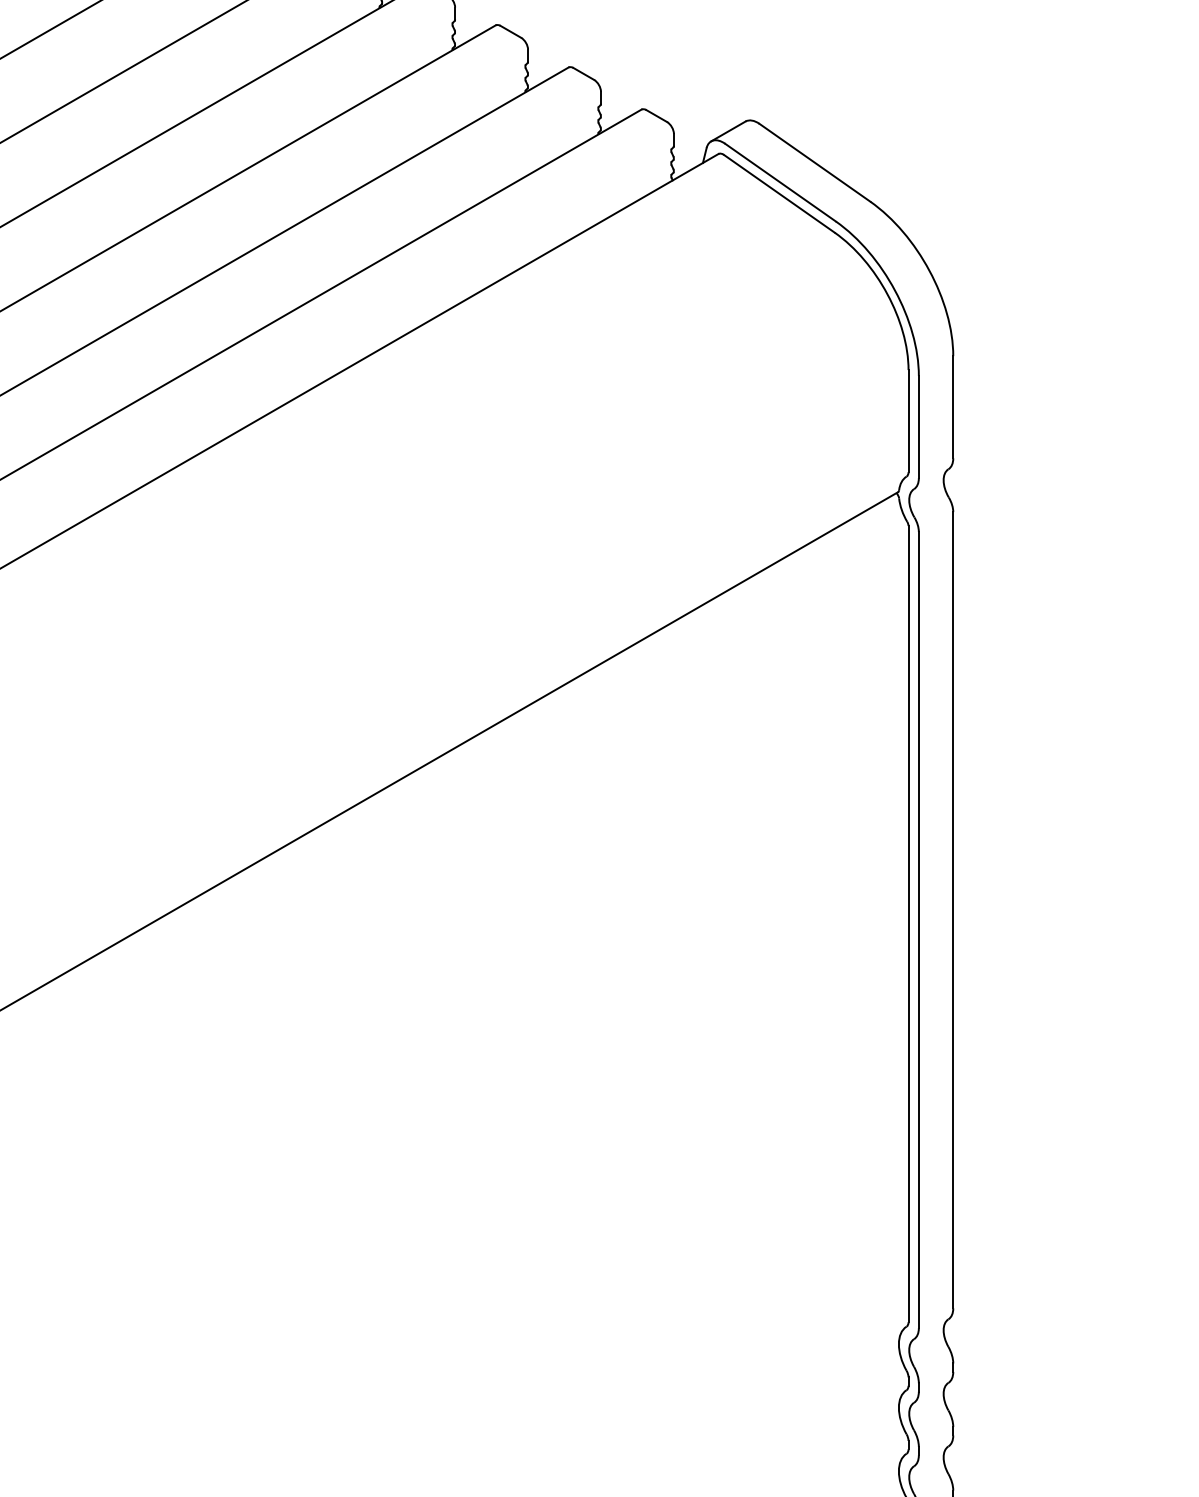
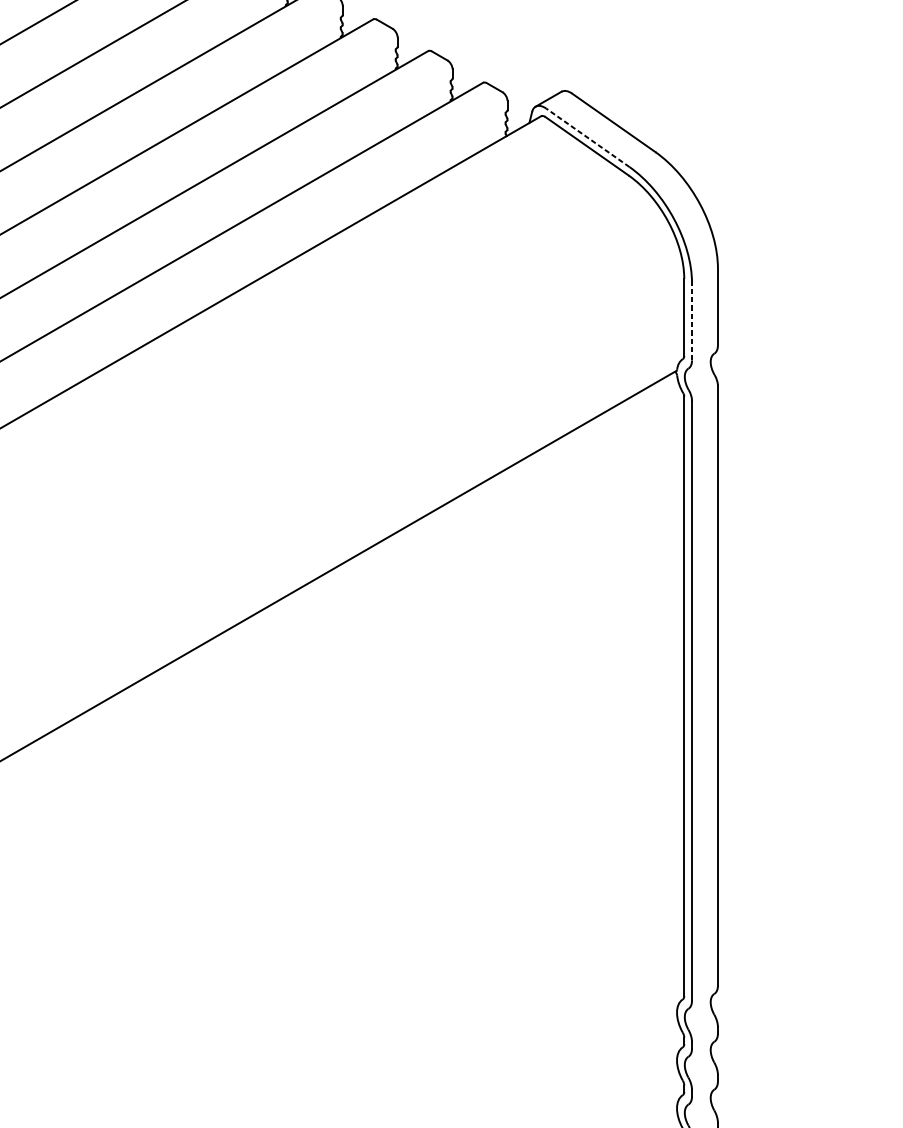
line: (780, 182) -> (587, 137), solid -> dashed
line: (918, 426) -> (691, 321), solid -> dashed

